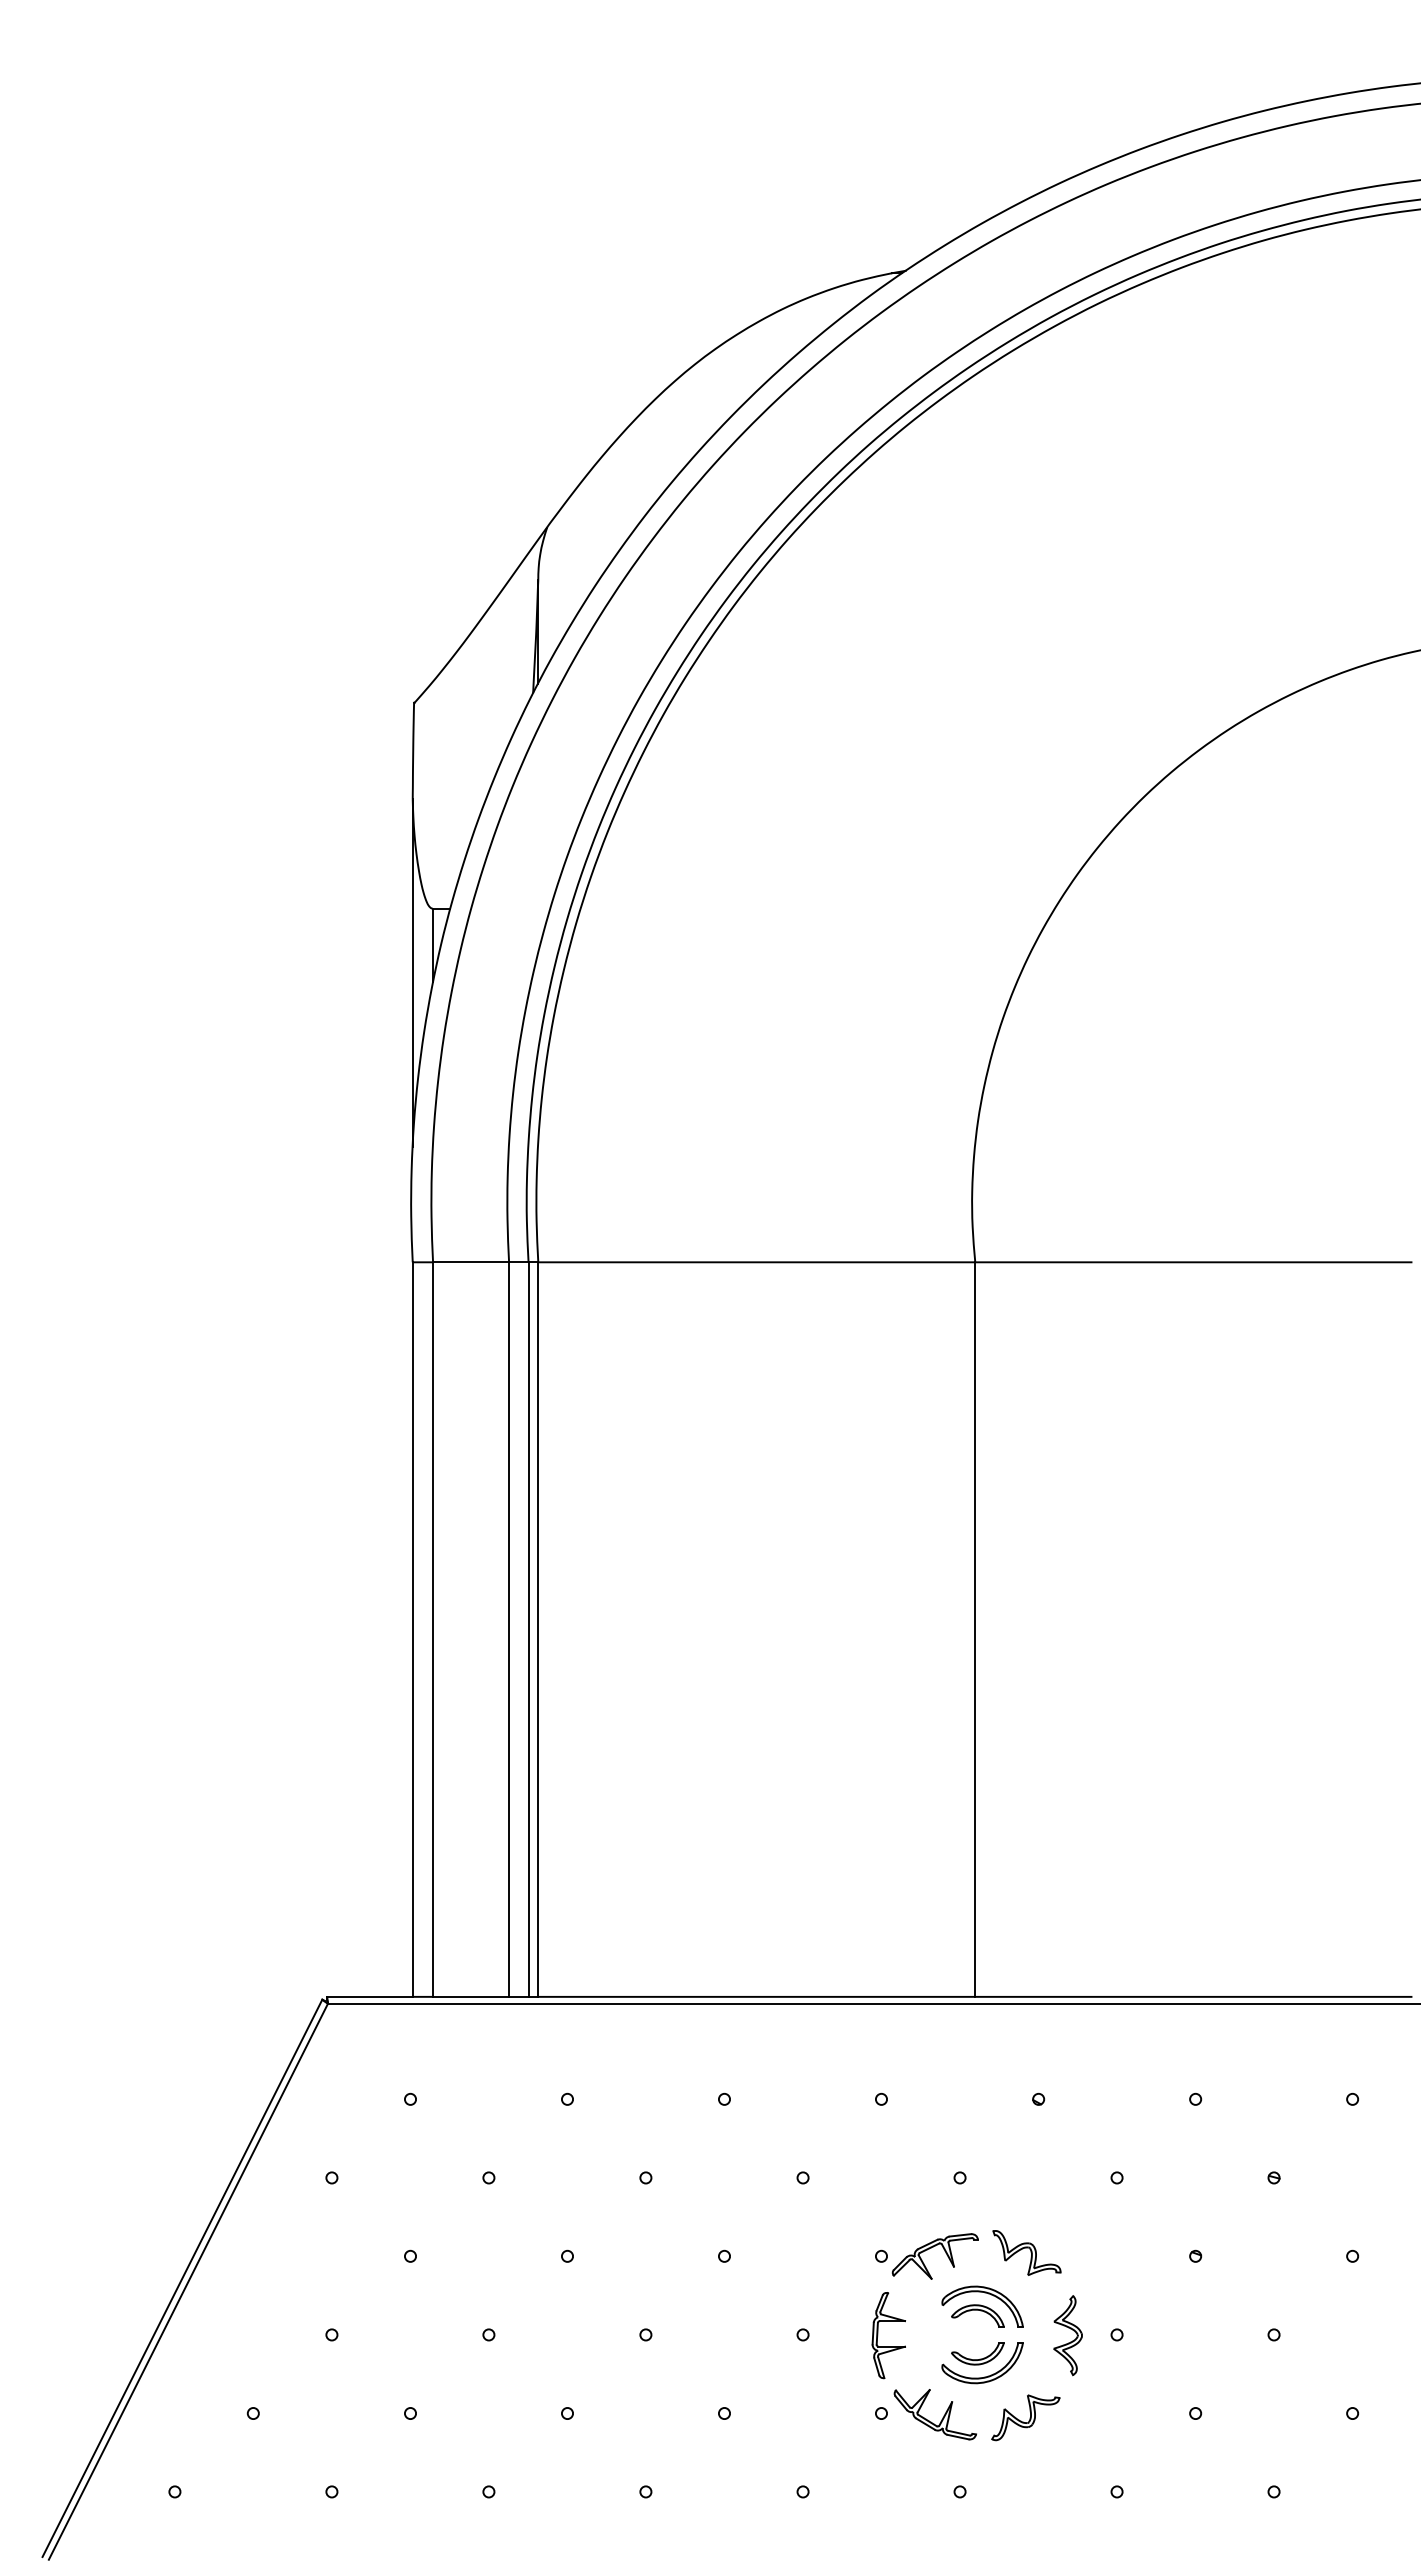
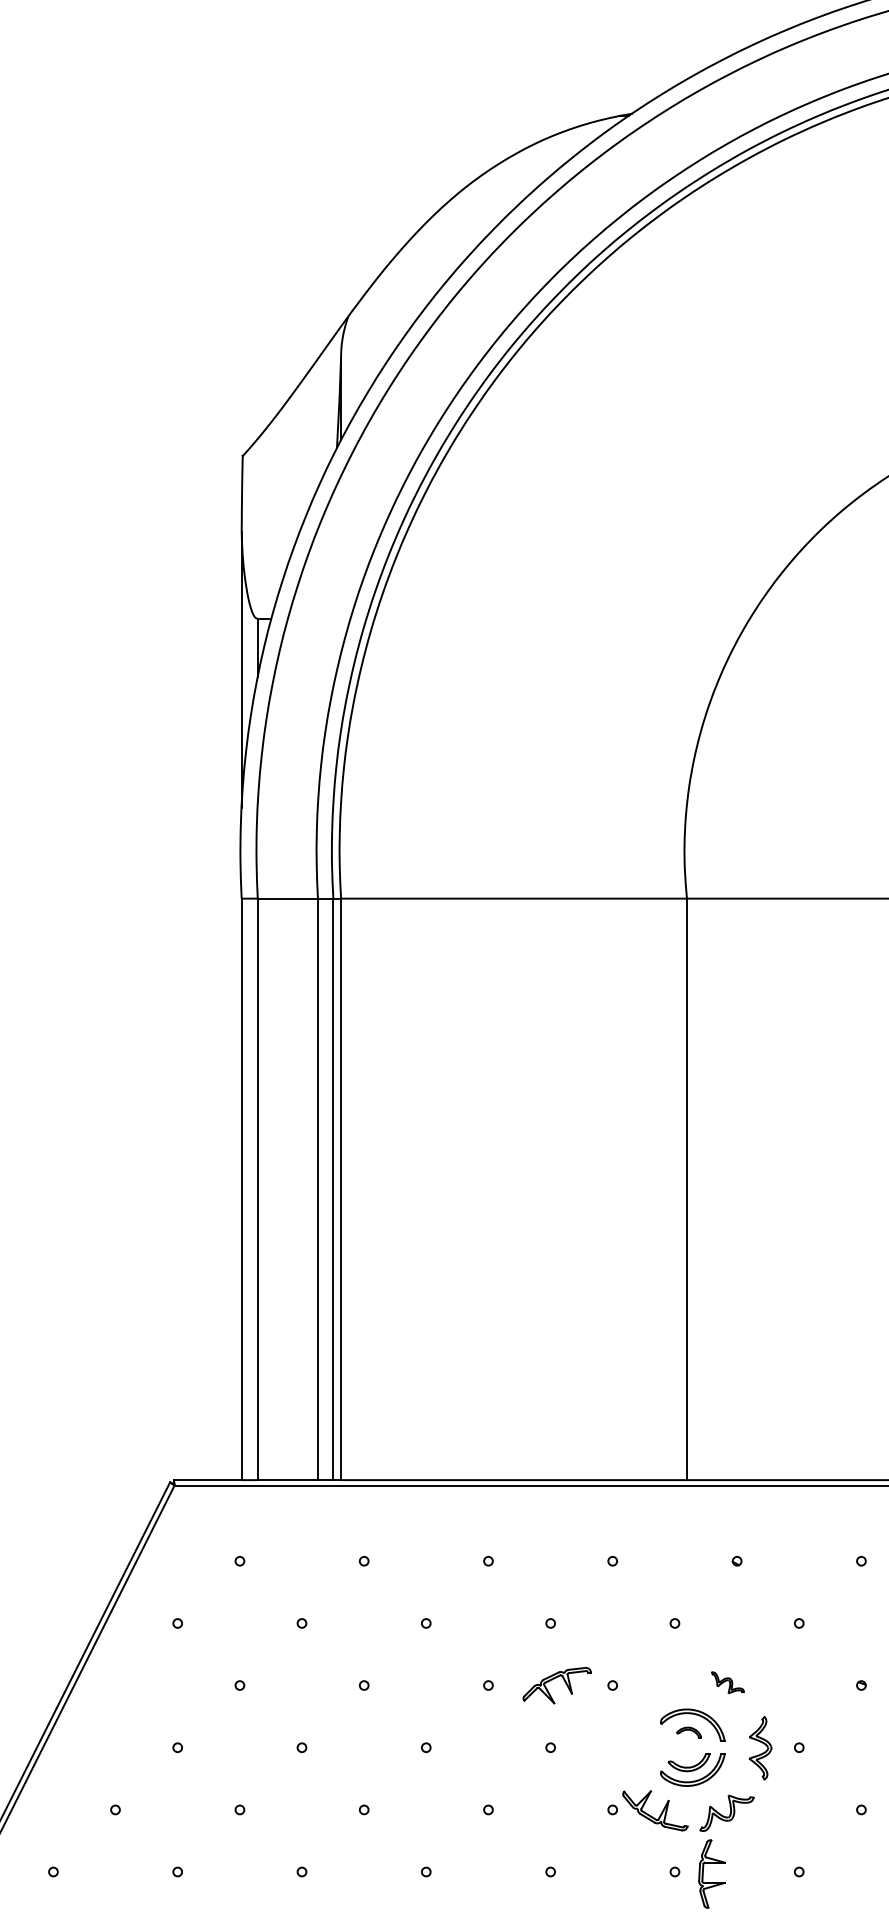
part: (931, 2248) -> (554, 1679), moved
part: (1026, 2252) -> (727, 1682), size x0.6
part: (977, 2315) -> (688, 1732), size x0.6
part: (878, 2335) -> (703, 1874), moved

